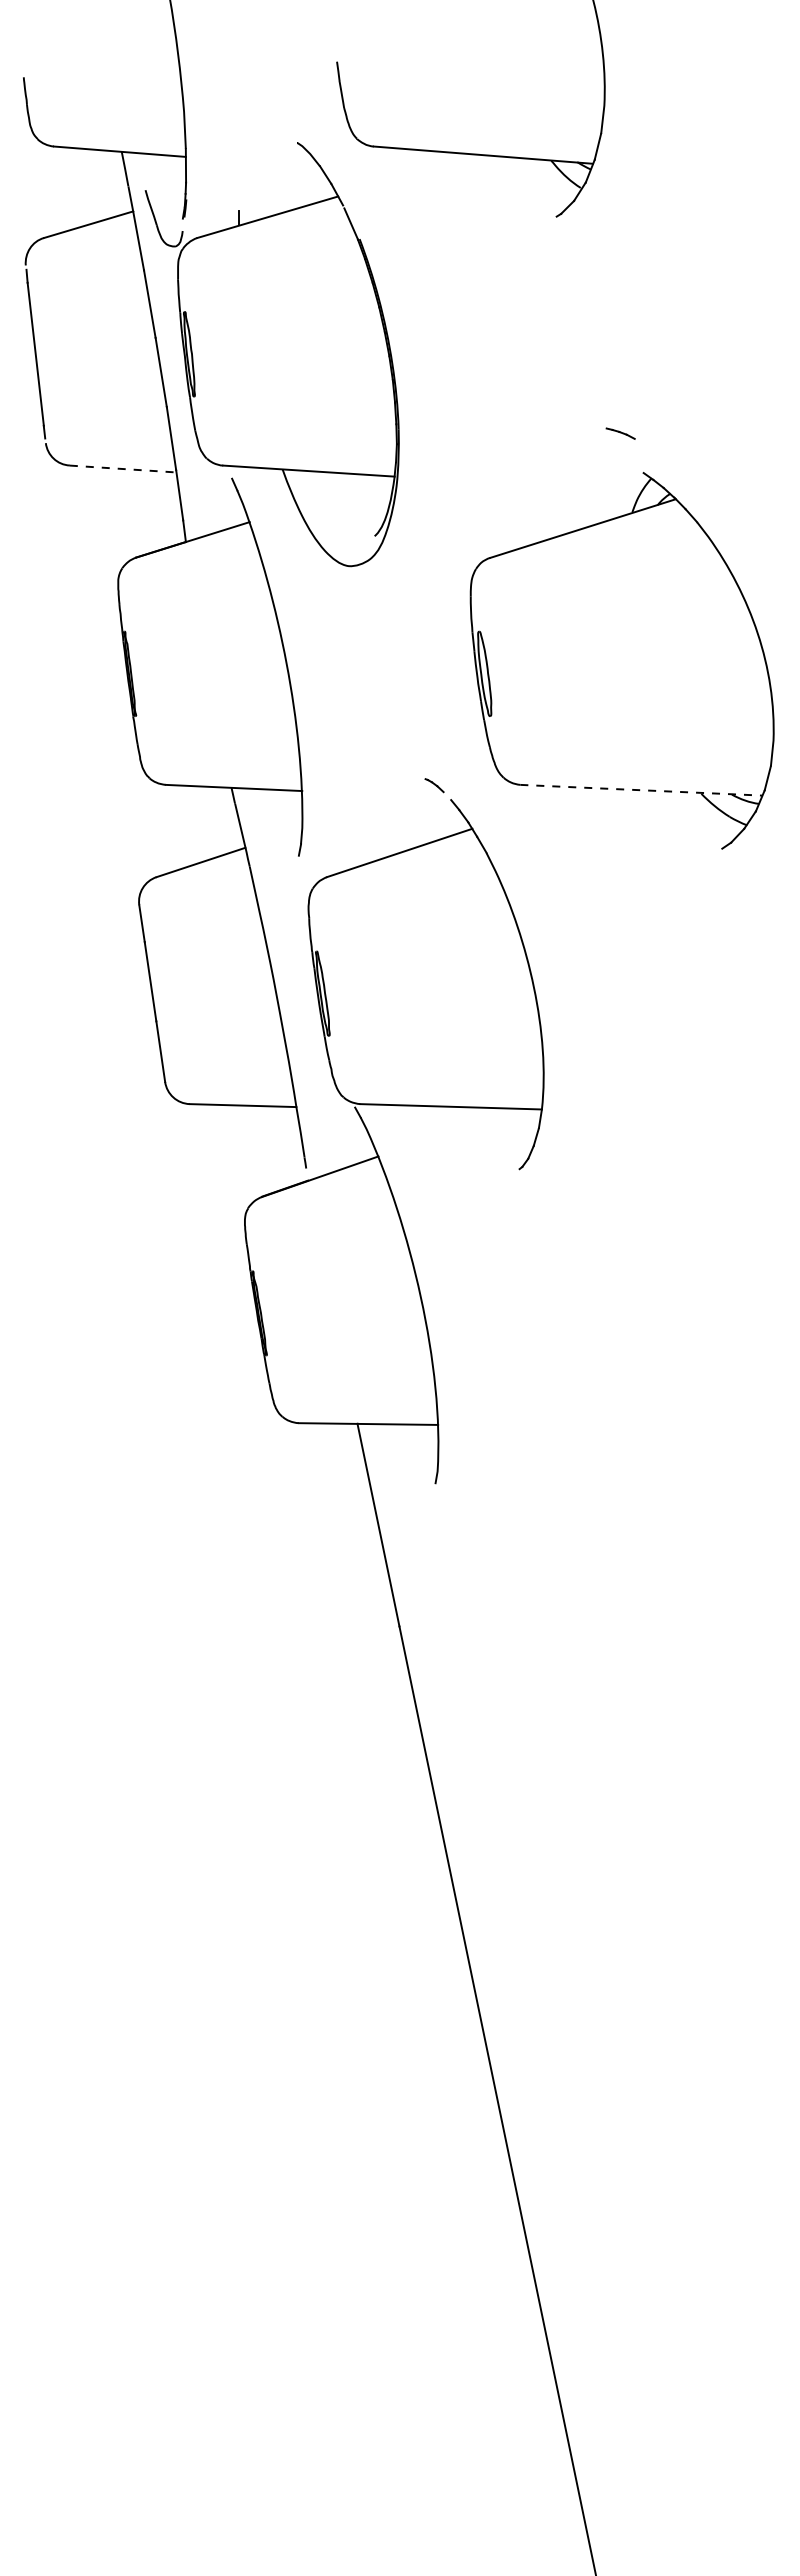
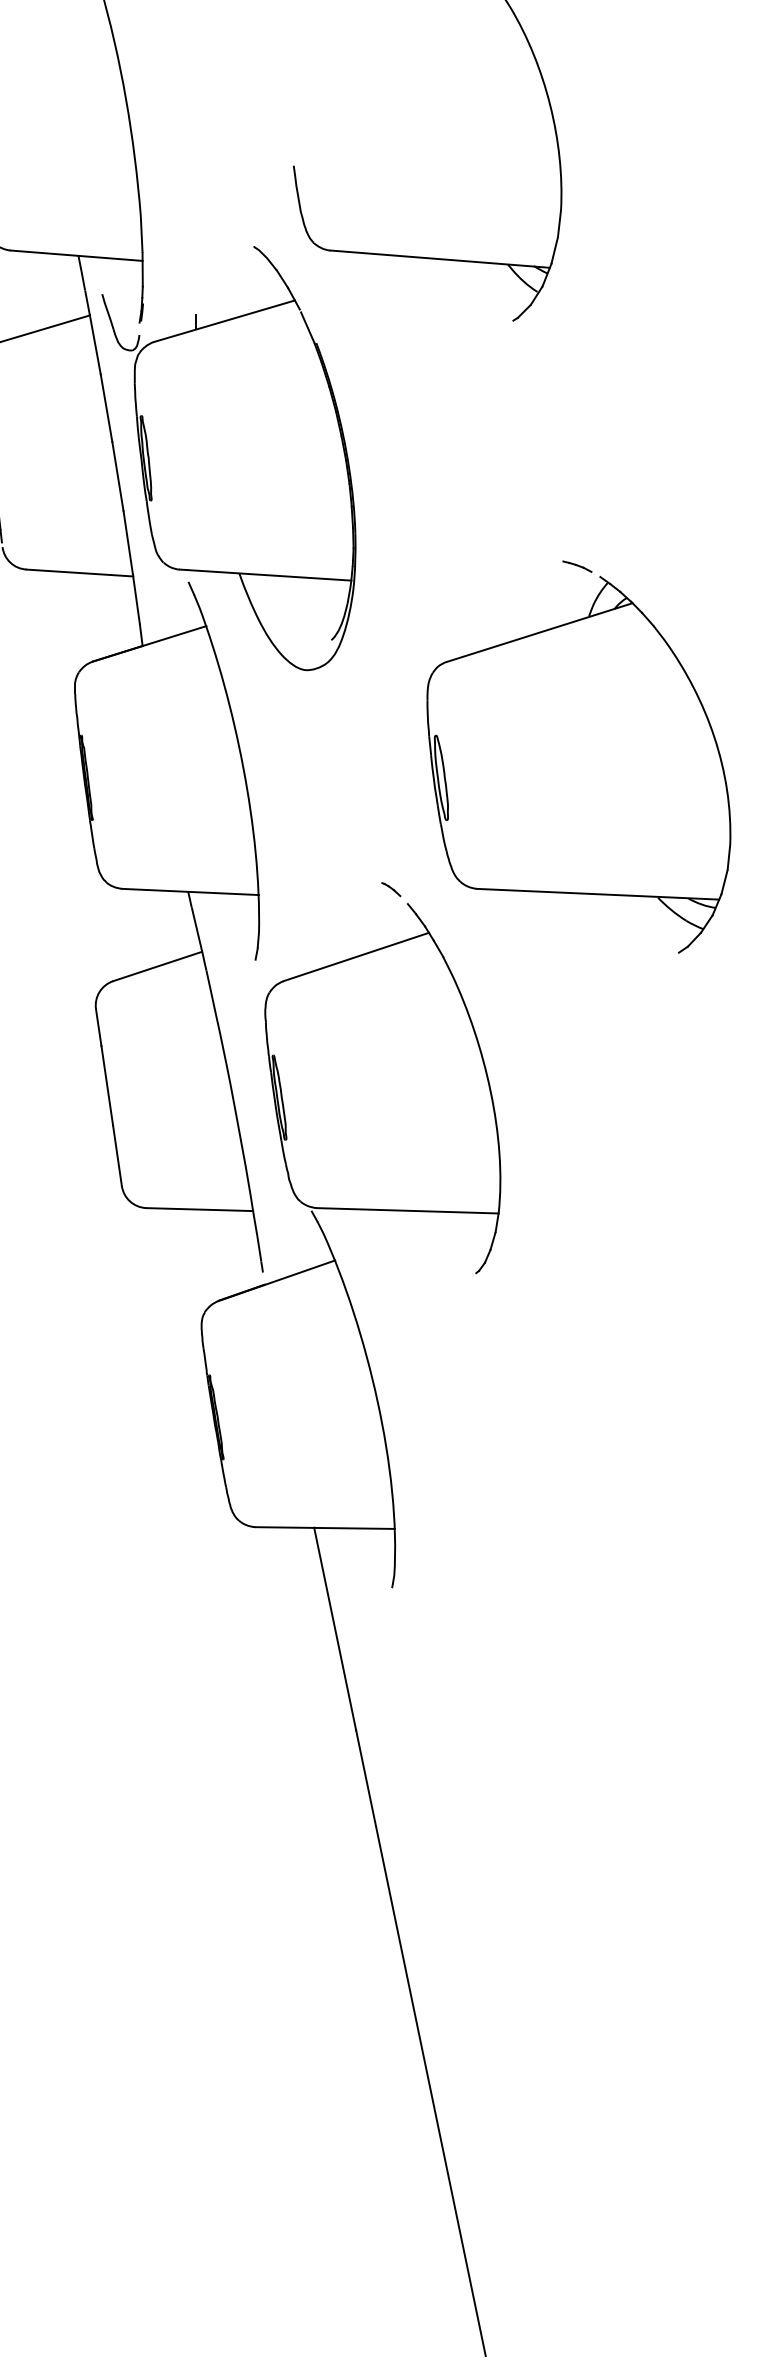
part: (620, 433) -> (577, 566), moved
line: (123, 469) -> (80, 573), dashed -> solid
line: (641, 790) -> (598, 894), dashed -> solid

